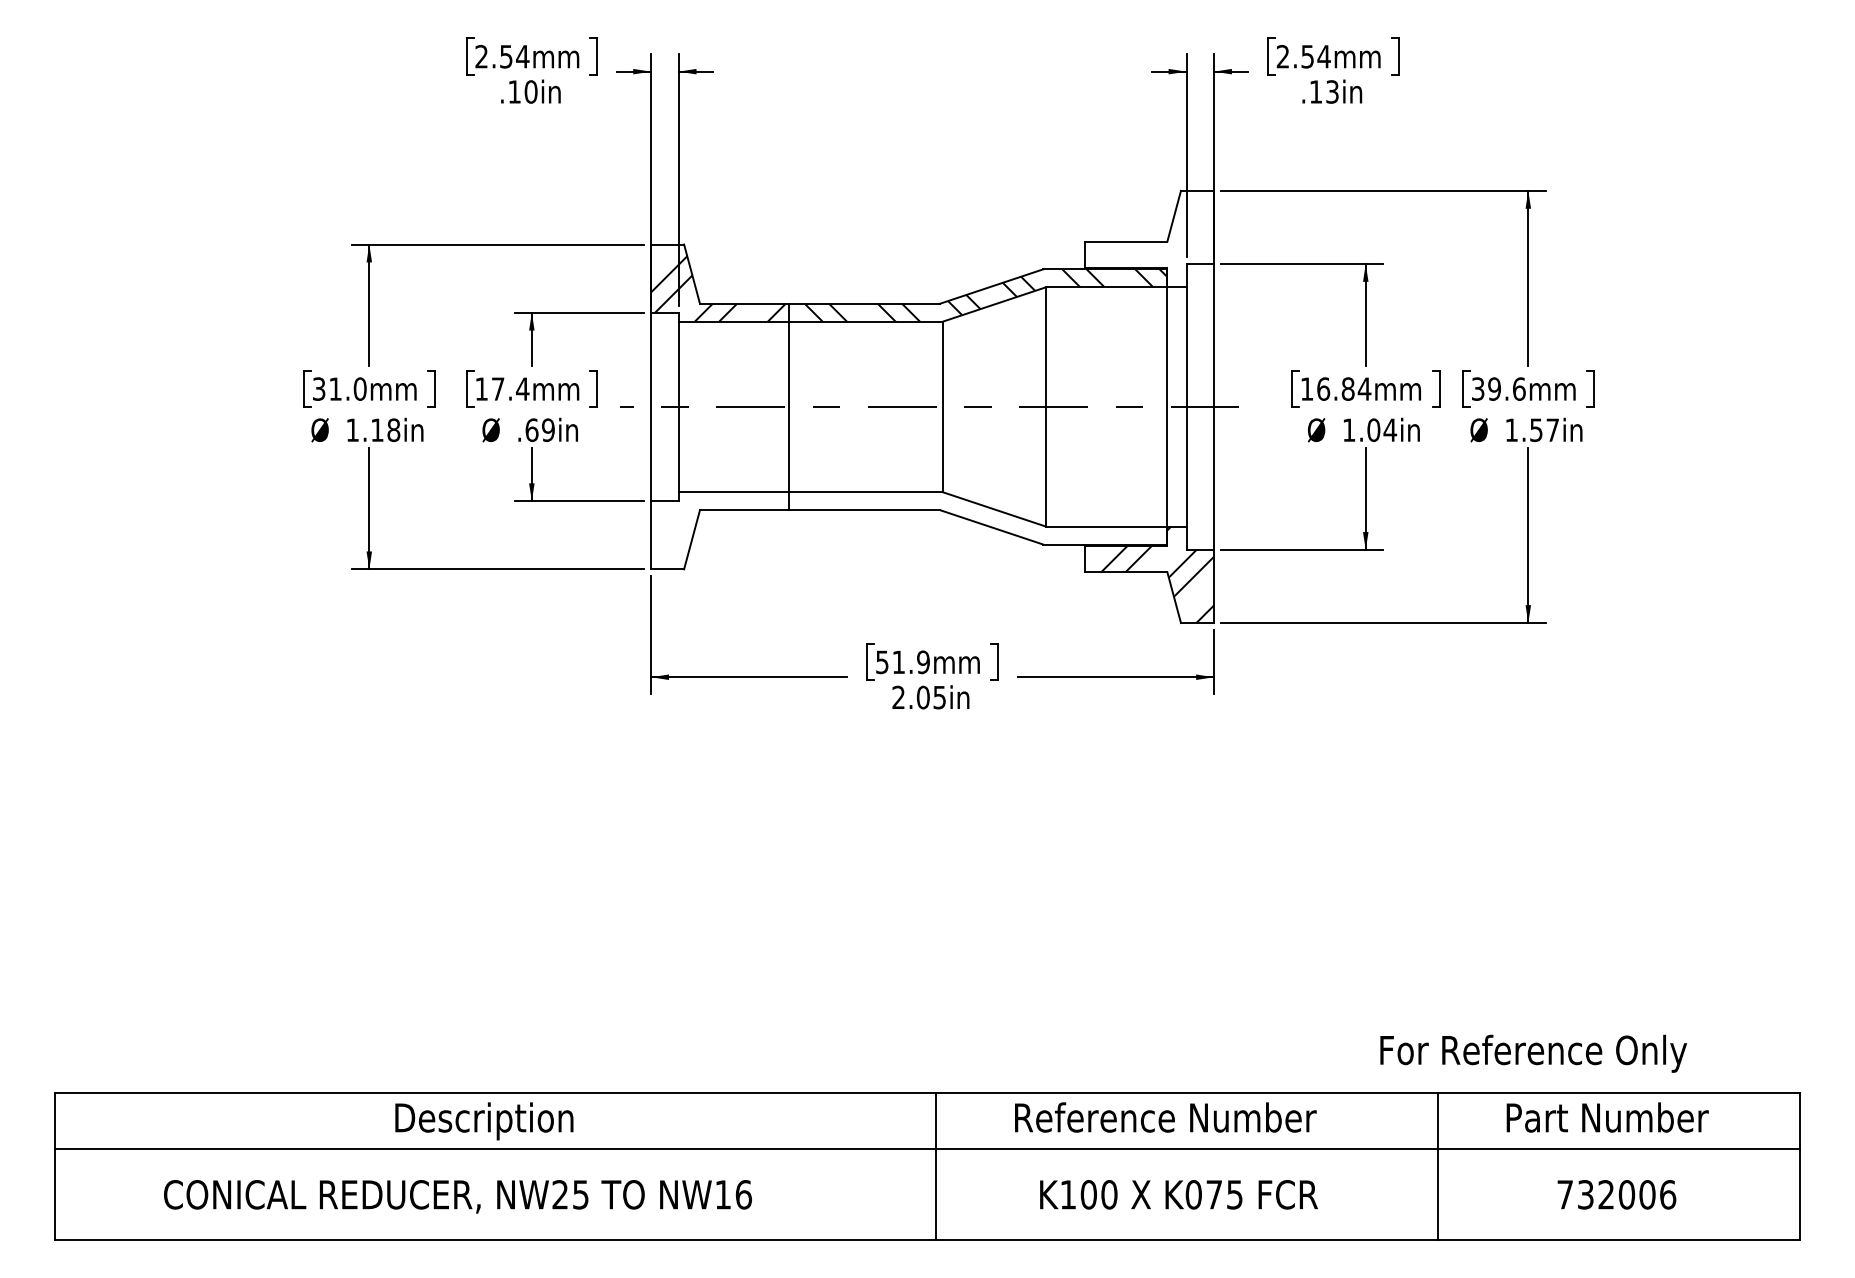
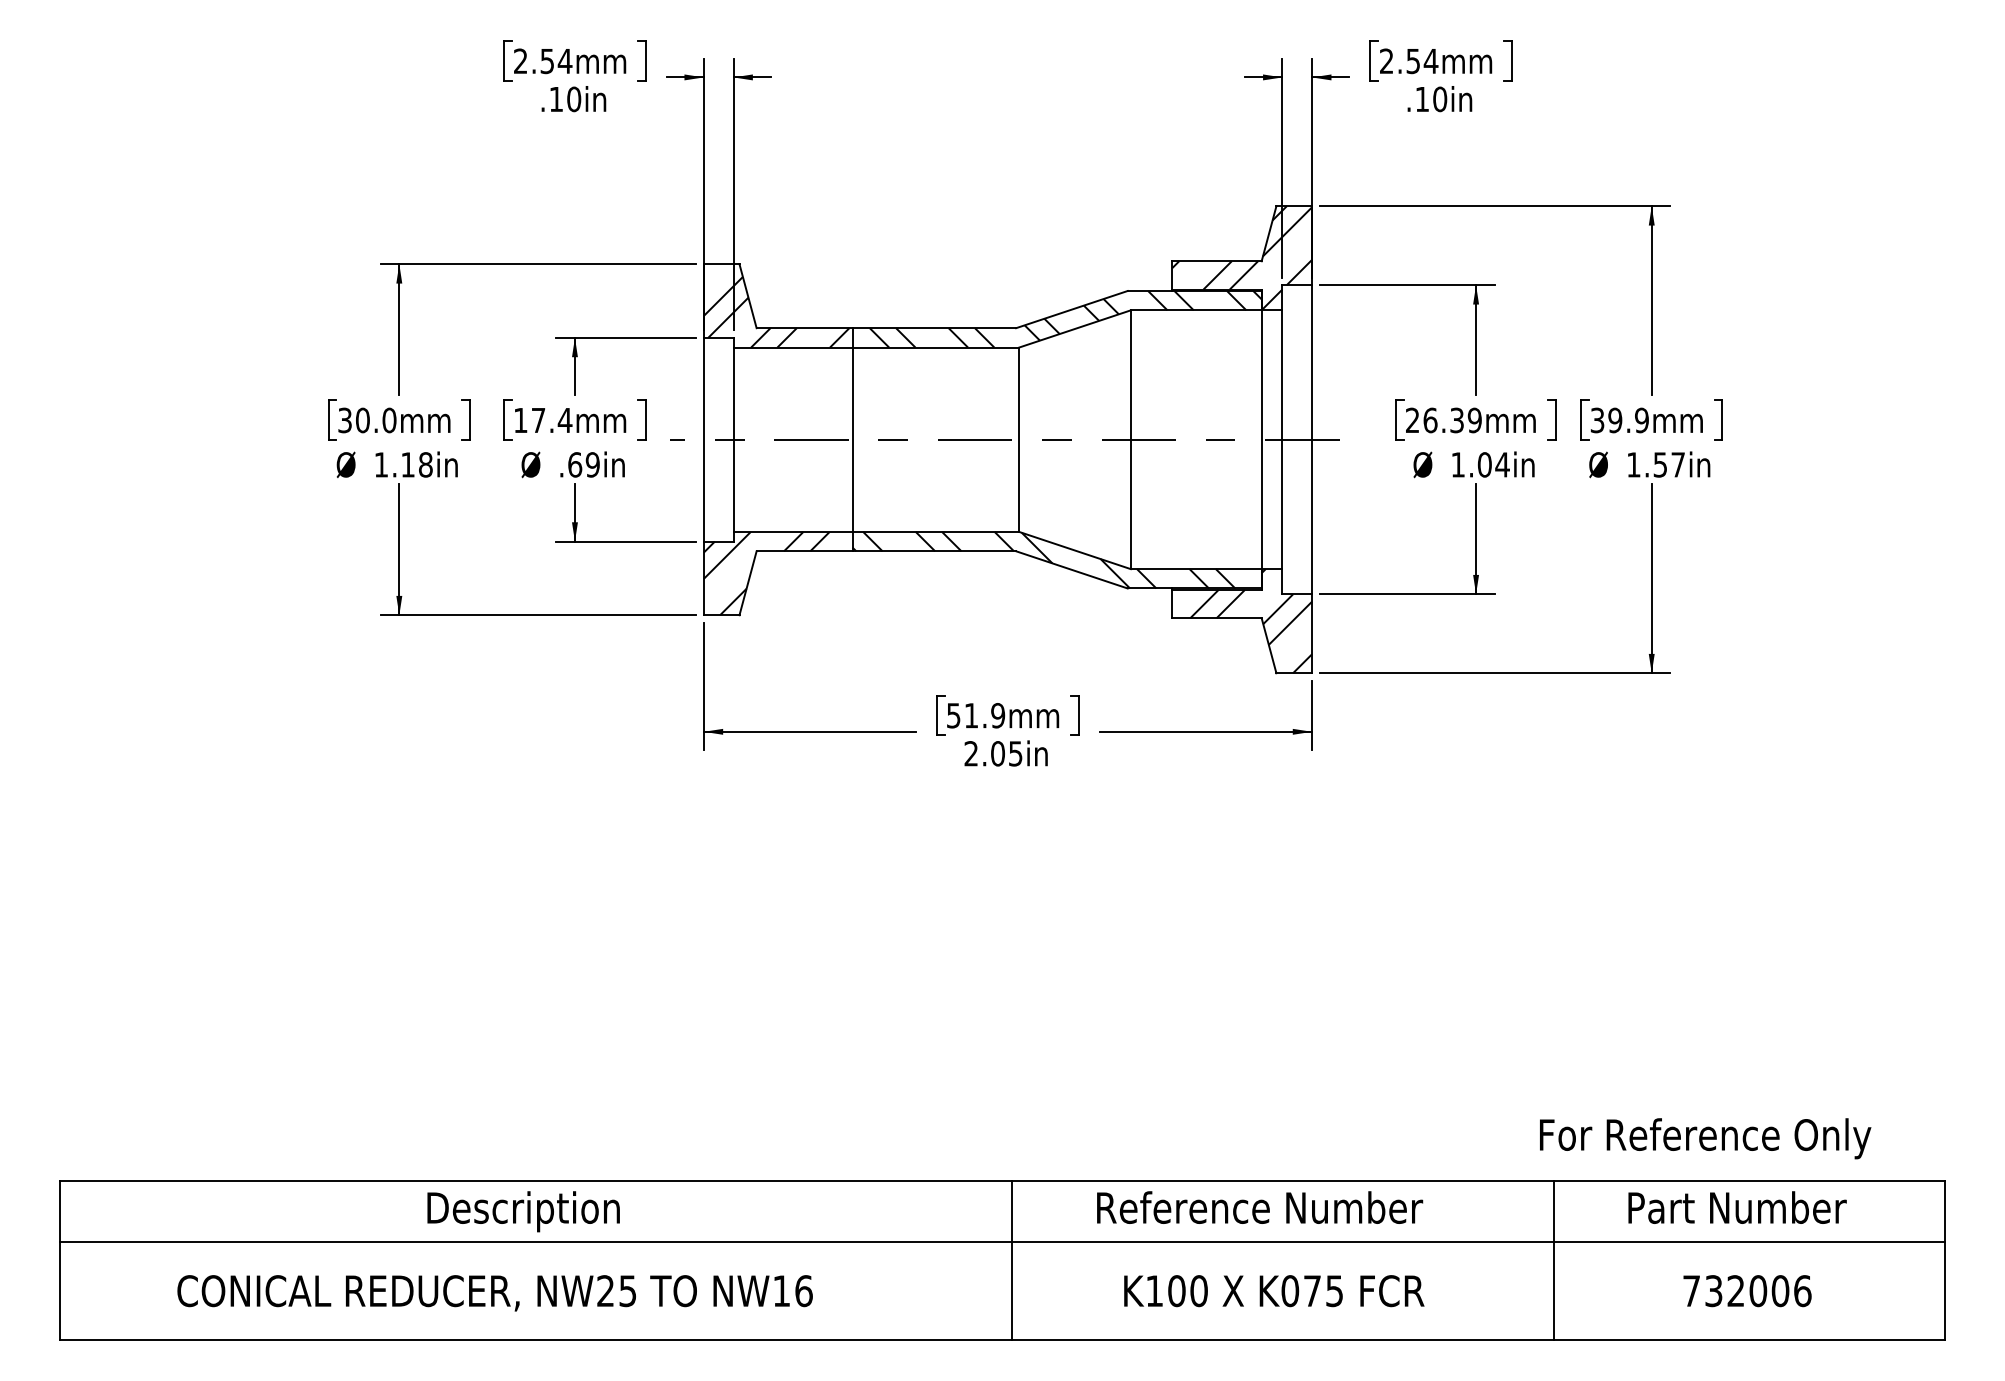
text: (1332, 92) -> (1440, 99), .13in -> .10in
hatch: (1149, 239) -> (1242, 258), added
text: (335, 389) -> (362, 420), 31.0mm -> 30.0mm
text: (1336, 389) -> (1444, 420), 16.84mm -> 26.39mm
text: (1519, 389) -> (1642, 420), 39.6mm -> 39.9mm
hatch: (965, 517) -> (1043, 559), added
hatch: (709, 530) -> (766, 573), added
text: (1533, 1053) -> (1705, 1138), moved

